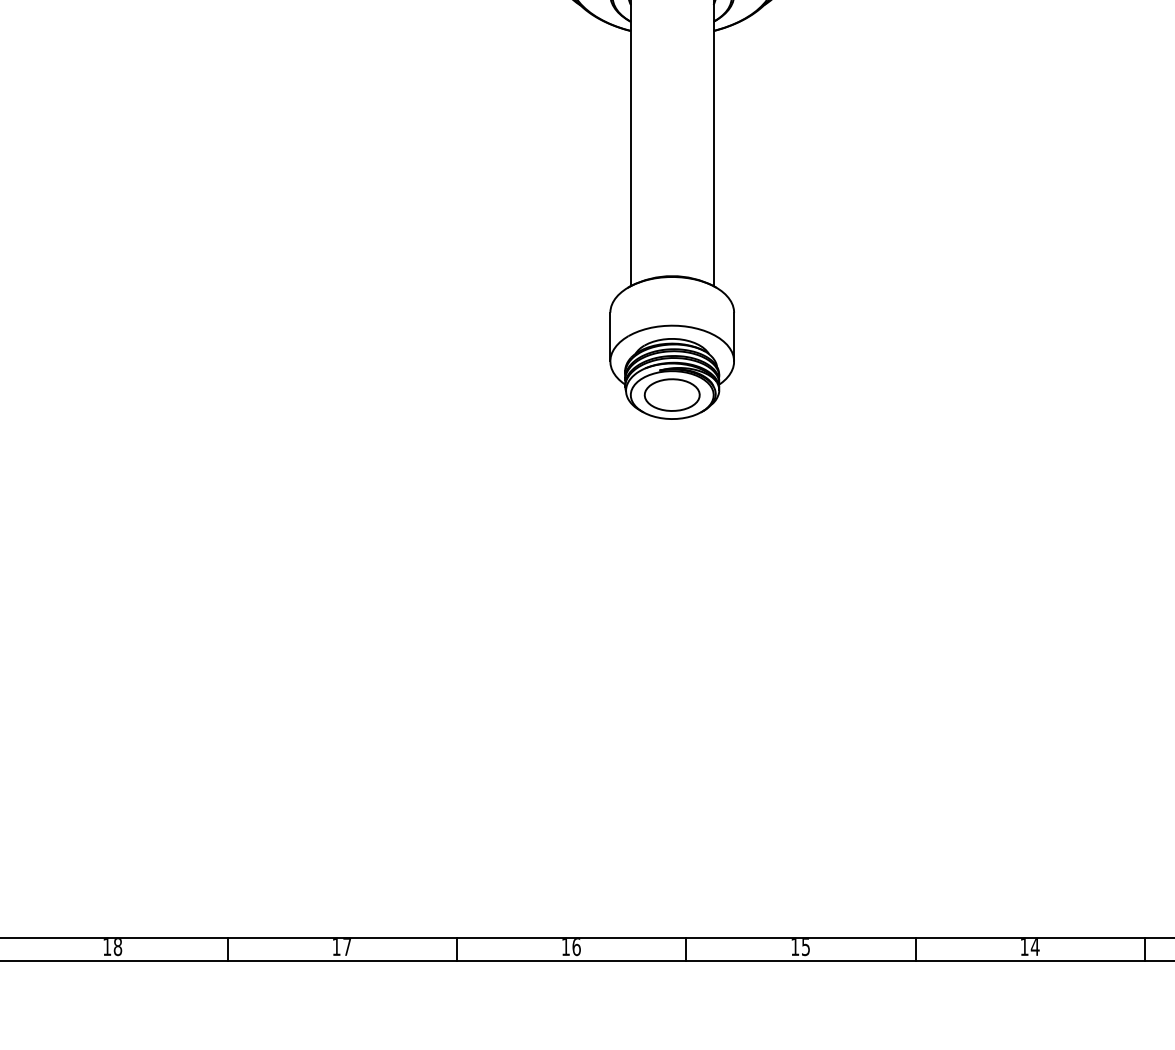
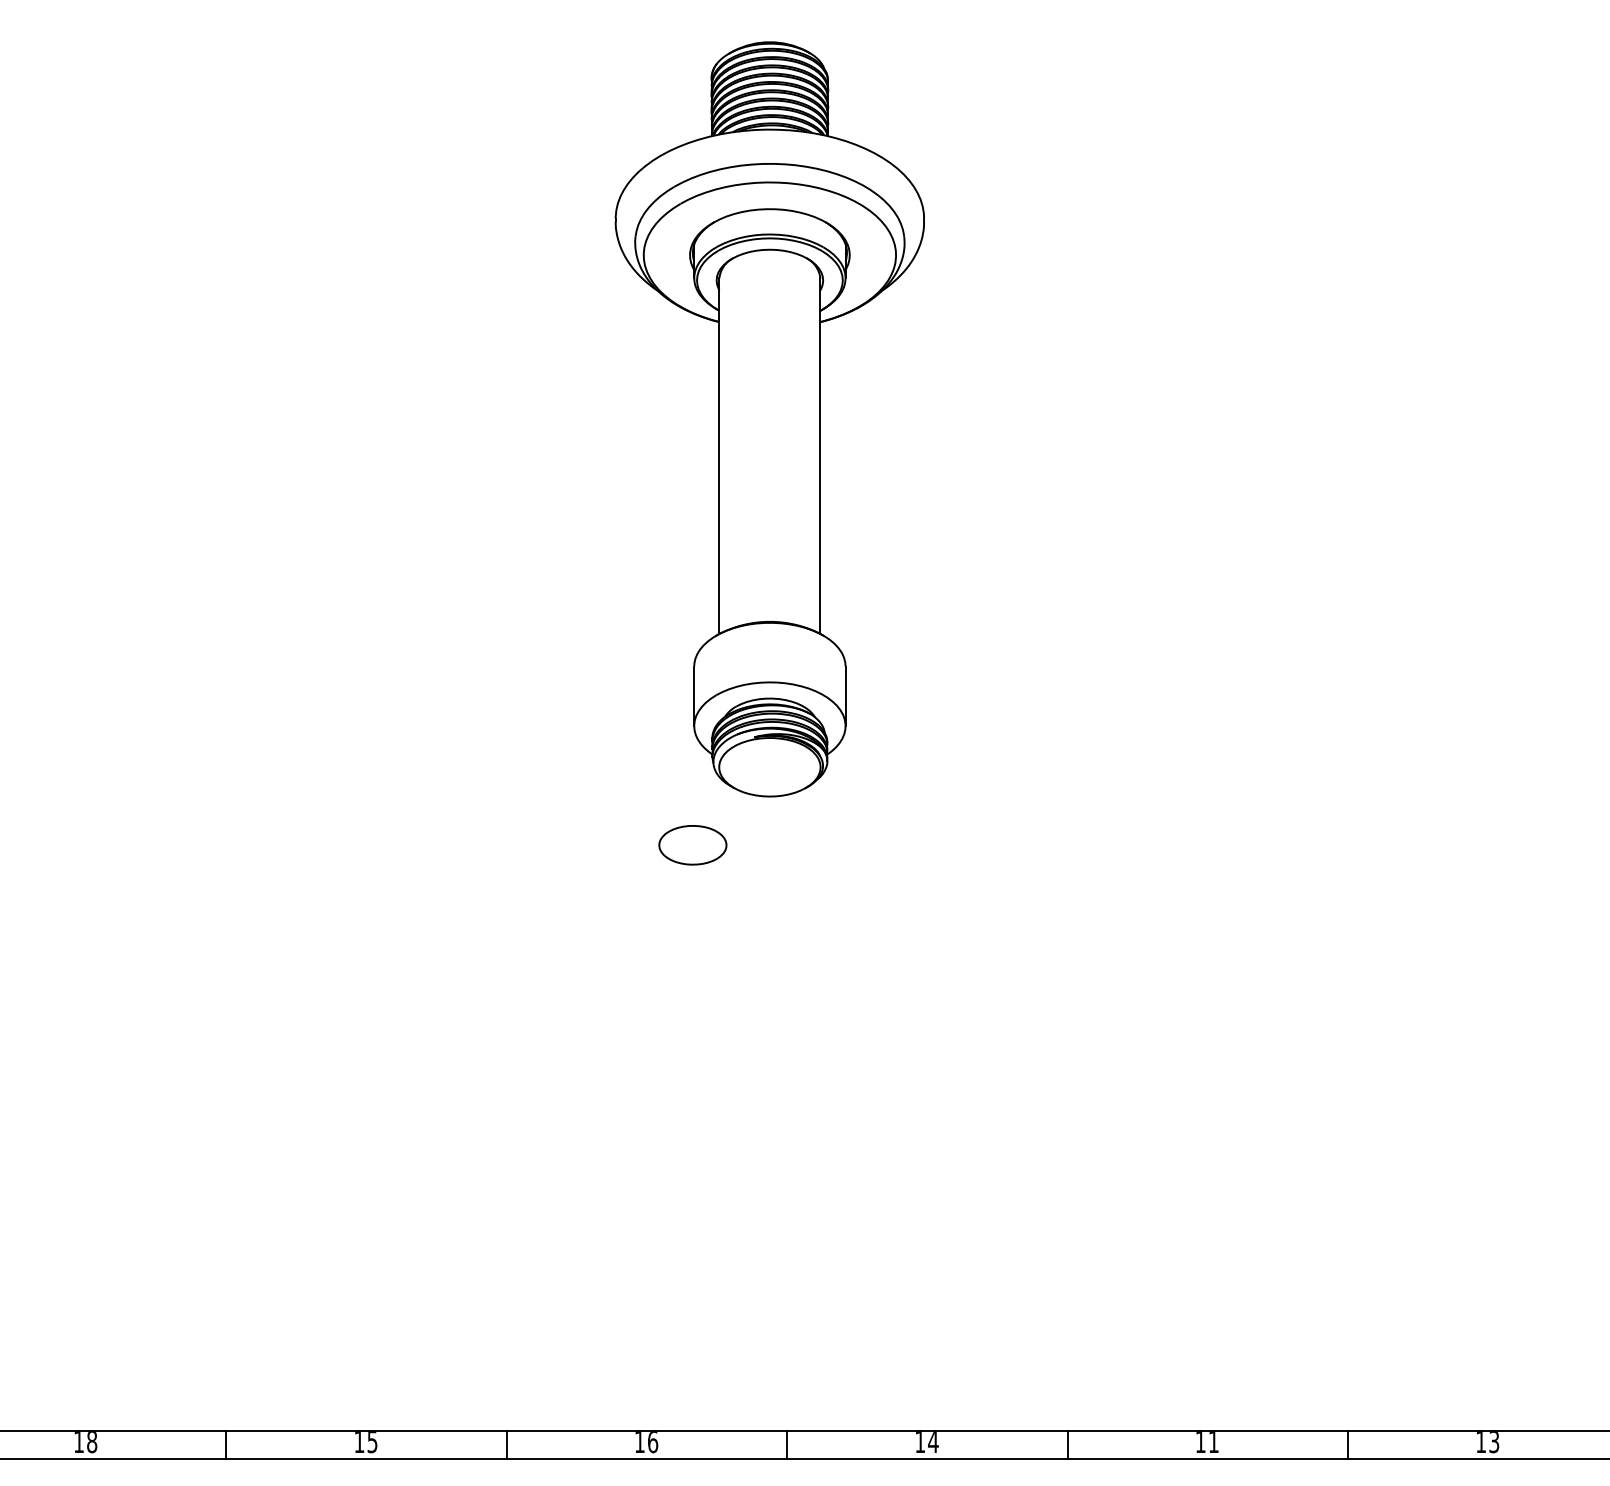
part: (671, 395) -> (692, 845), moved
text: (347, 947) -> (372, 1442), 17 -> 15
text: (806, 947) -> (933, 1442), 15 -> 14
text: (1035, 947) -> (1213, 1442), 14 -> 11

